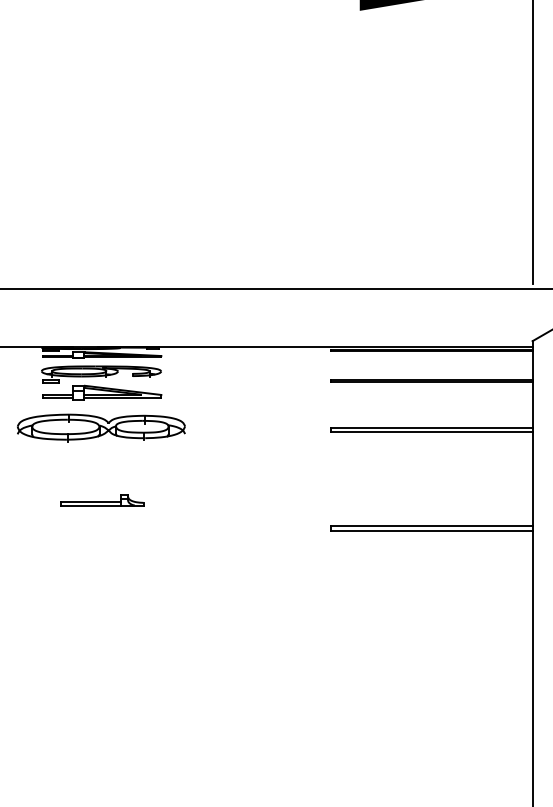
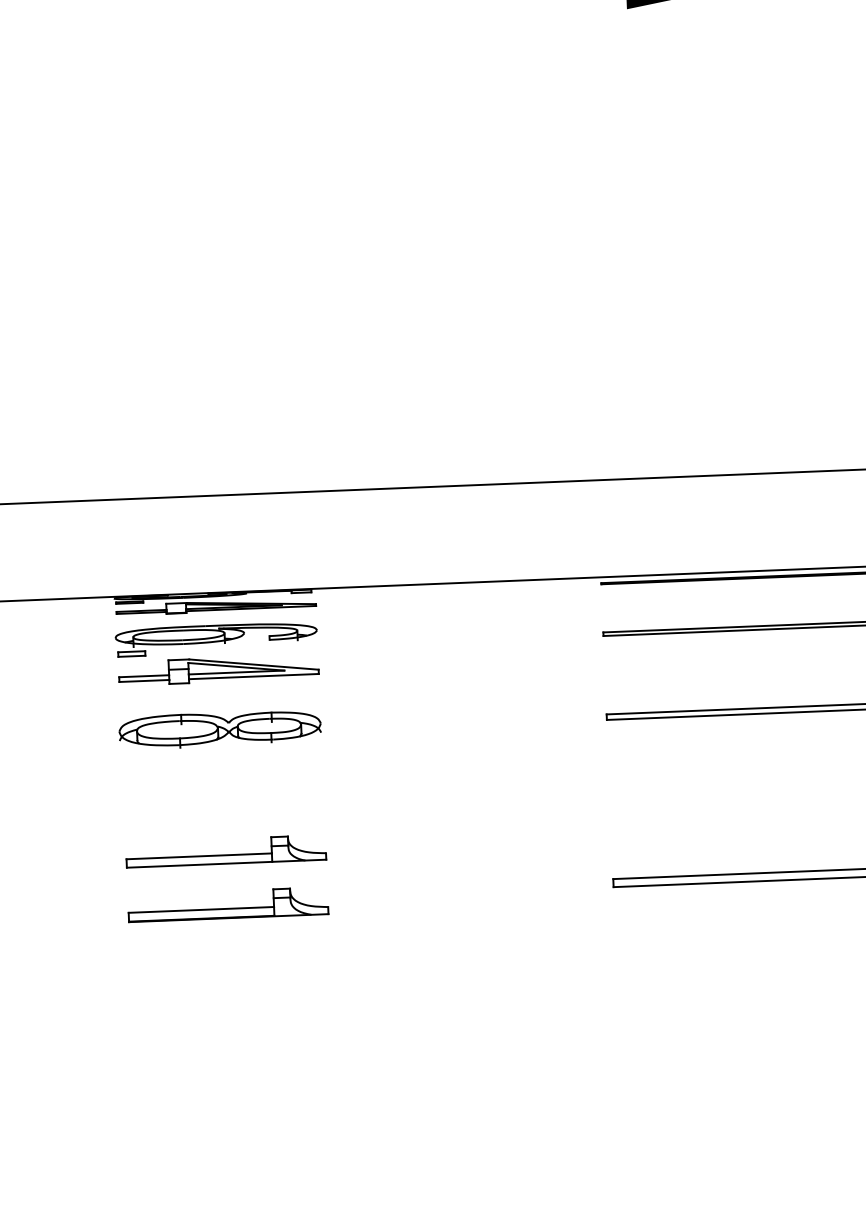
part: (101, 427) -> (220, 728), size x0.71
part: (101, 500) -> (224, 851), size x1.43
part: (101, 531) -> (227, 903), added

